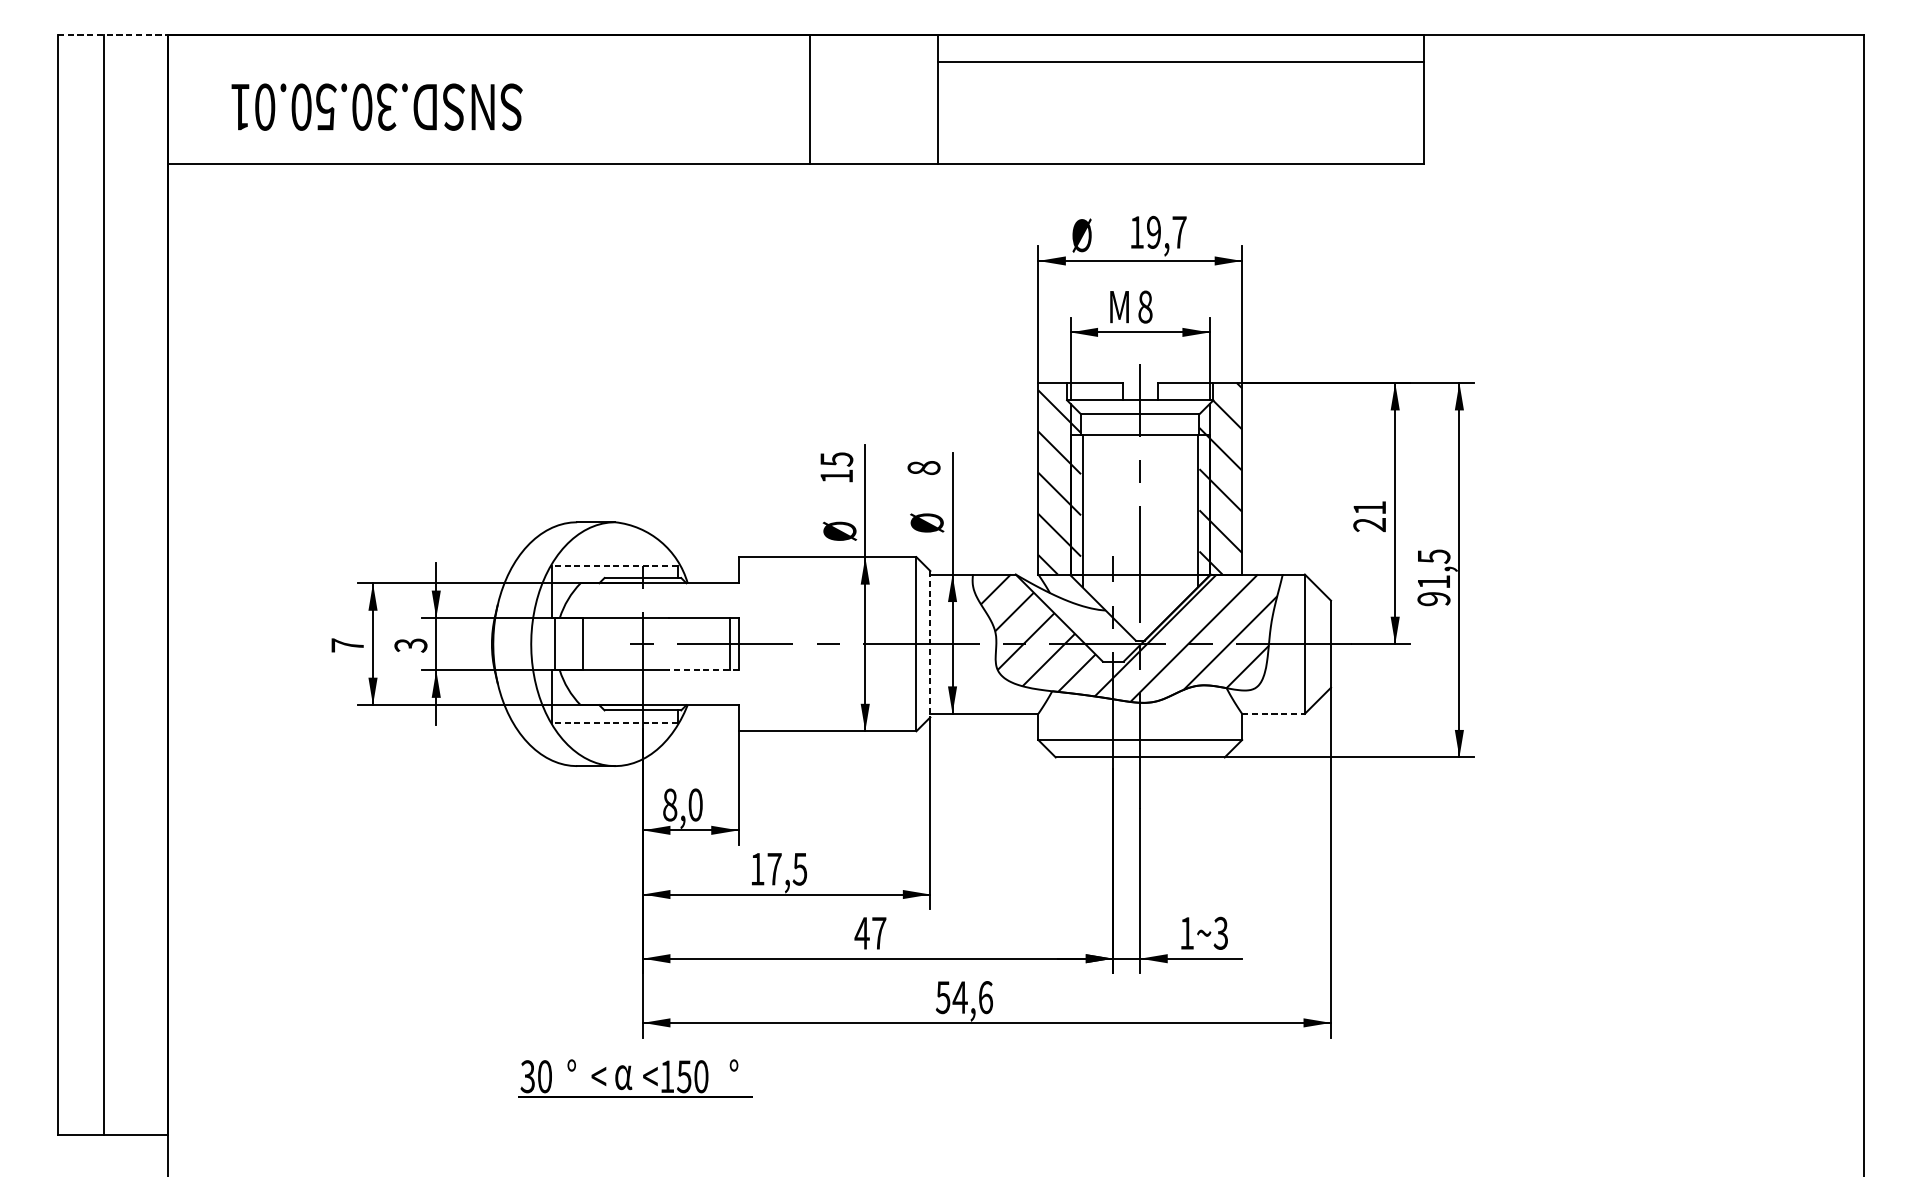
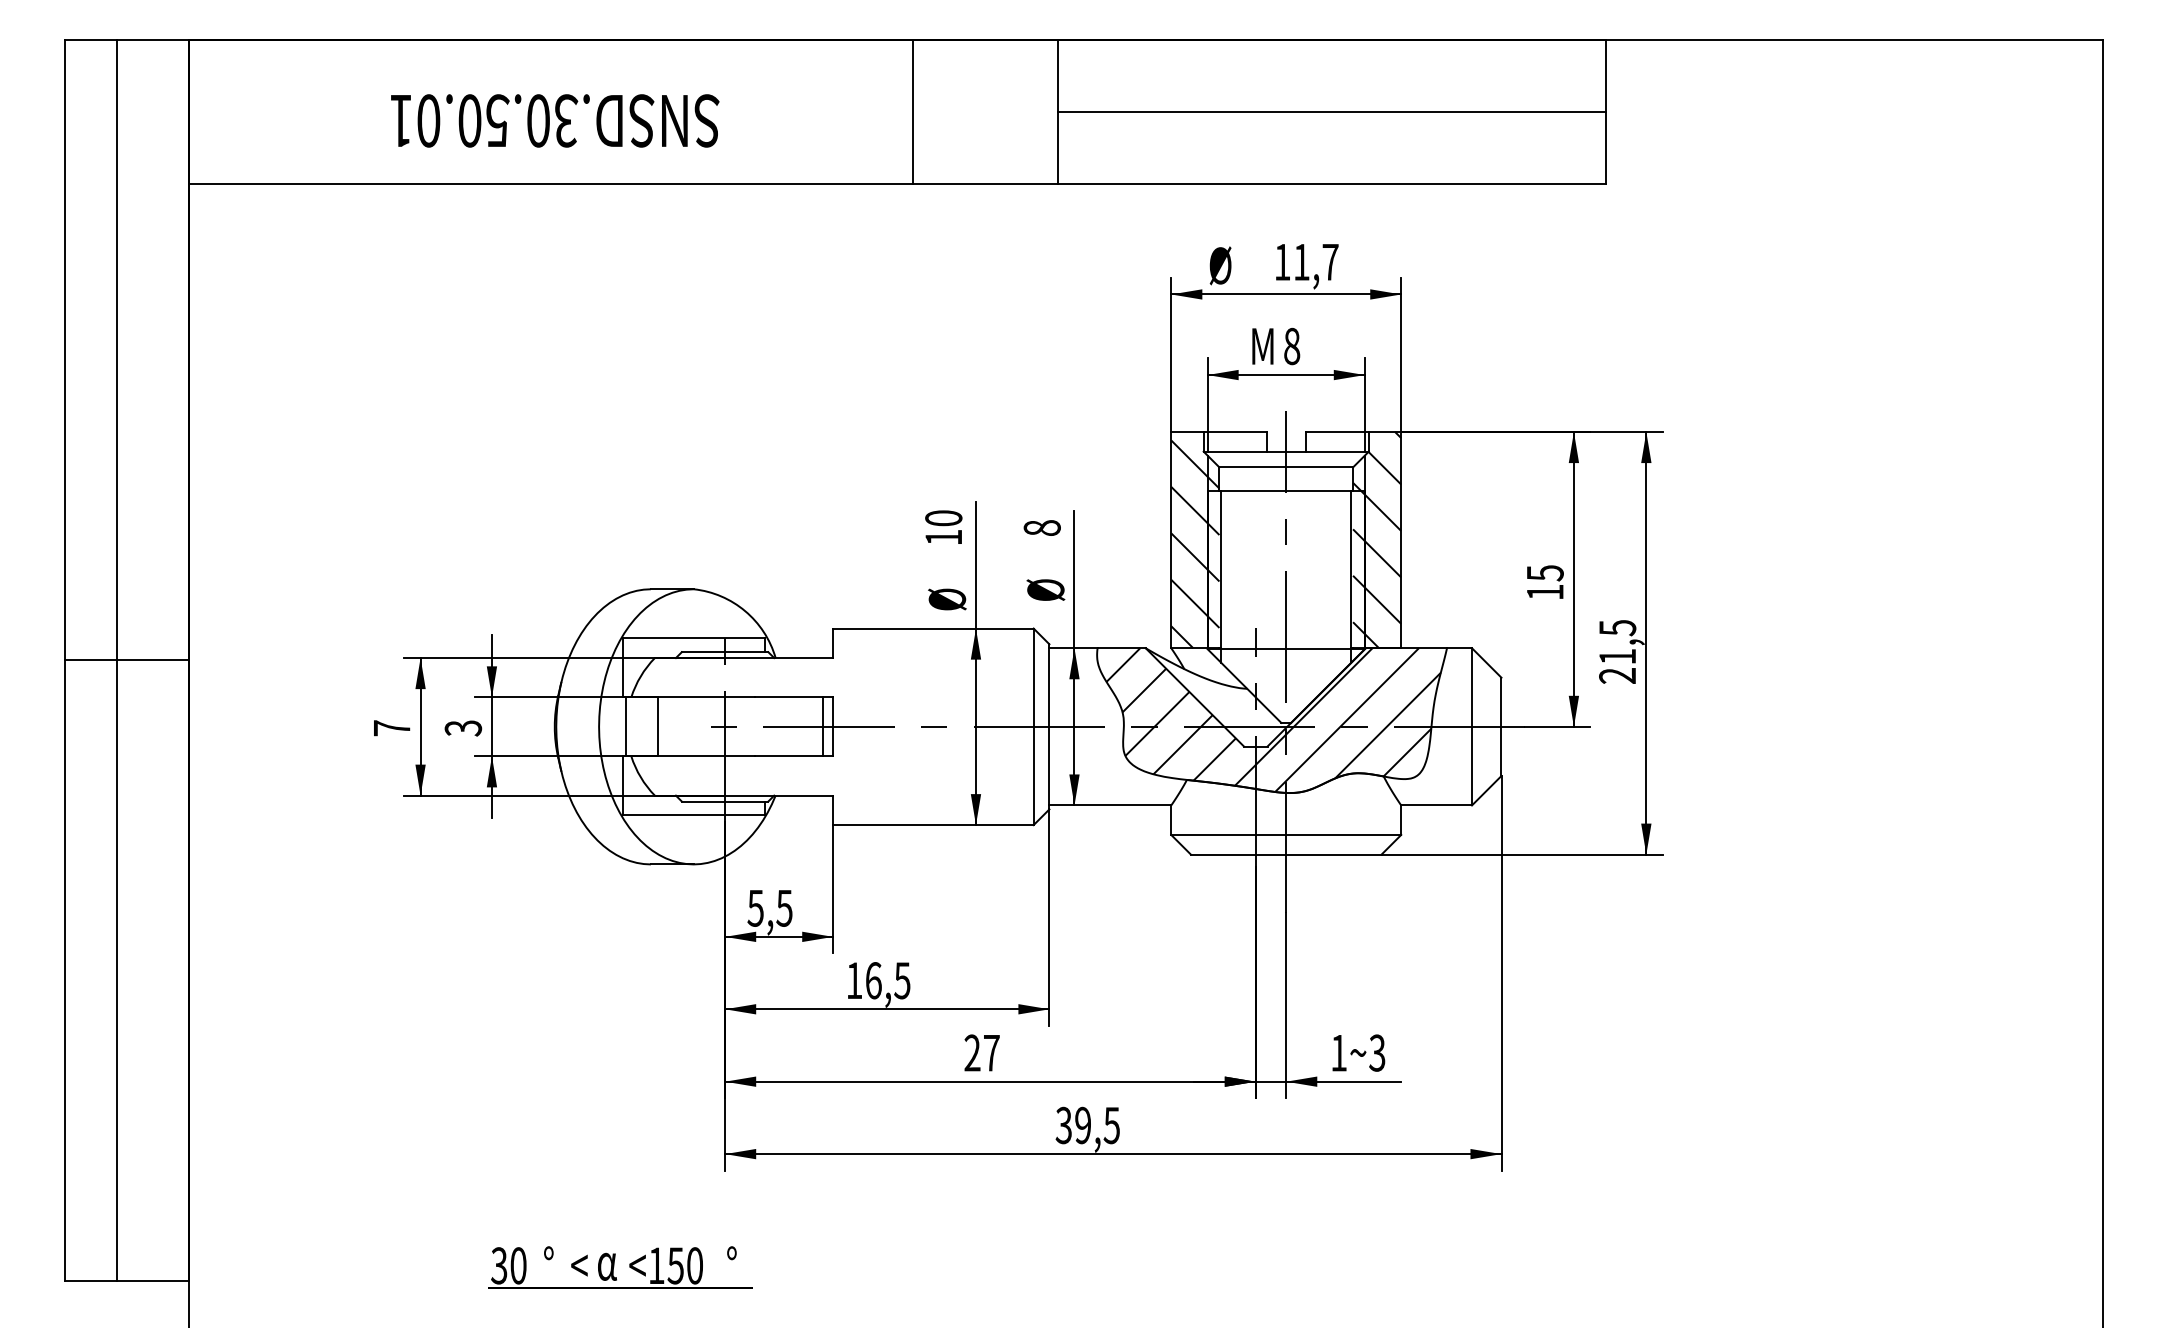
line: (113, 35) -> (127, 39), dashed -> solid
line: (1181, 62) -> (1332, 112), moved
text: (377, 106) -> (555, 120), moved
text: (1153, 231) -> (1301, 261), 19,7 -> 11,7
text: (836, 459) -> (943, 518), 15 -> 10
text: (1369, 516) -> (1544, 582), 21 -> 15
line: (614, 565) -> (693, 638), dashed -> solid
line: (113, 585) -> (127, 660), added
text: (1433, 598) -> (1617, 675), 91,5 -> 21,5
line: (930, 643) -> (1049, 726), dashed -> solid
line: (703, 670) -> (793, 756), dashed -> solid
line: (1274, 713) -> (1437, 805), dashed -> solid
line: (614, 722) -> (693, 815), dashed -> solid
text: (682, 804) -> (769, 907), 8,0 -> 5,5
text: (774, 869) -> (873, 980), 17,5 -> 16,5
text: (862, 932) -> (972, 1052), 47 -> 27
text: (964, 997) -> (1088, 1125), 54,6 -> 39,5
part: (635, 1078) -> (620, 1267), moved

